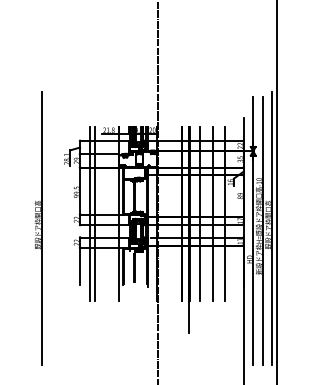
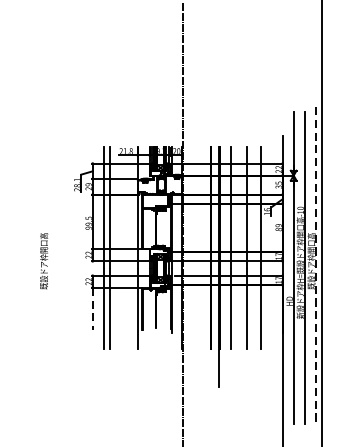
line: (41, 228) -> (47, 265), removed
line: (272, 229) -> (316, 266), solid -> dashed
line: (80, 266) -> (93, 309), solid -> dashed

